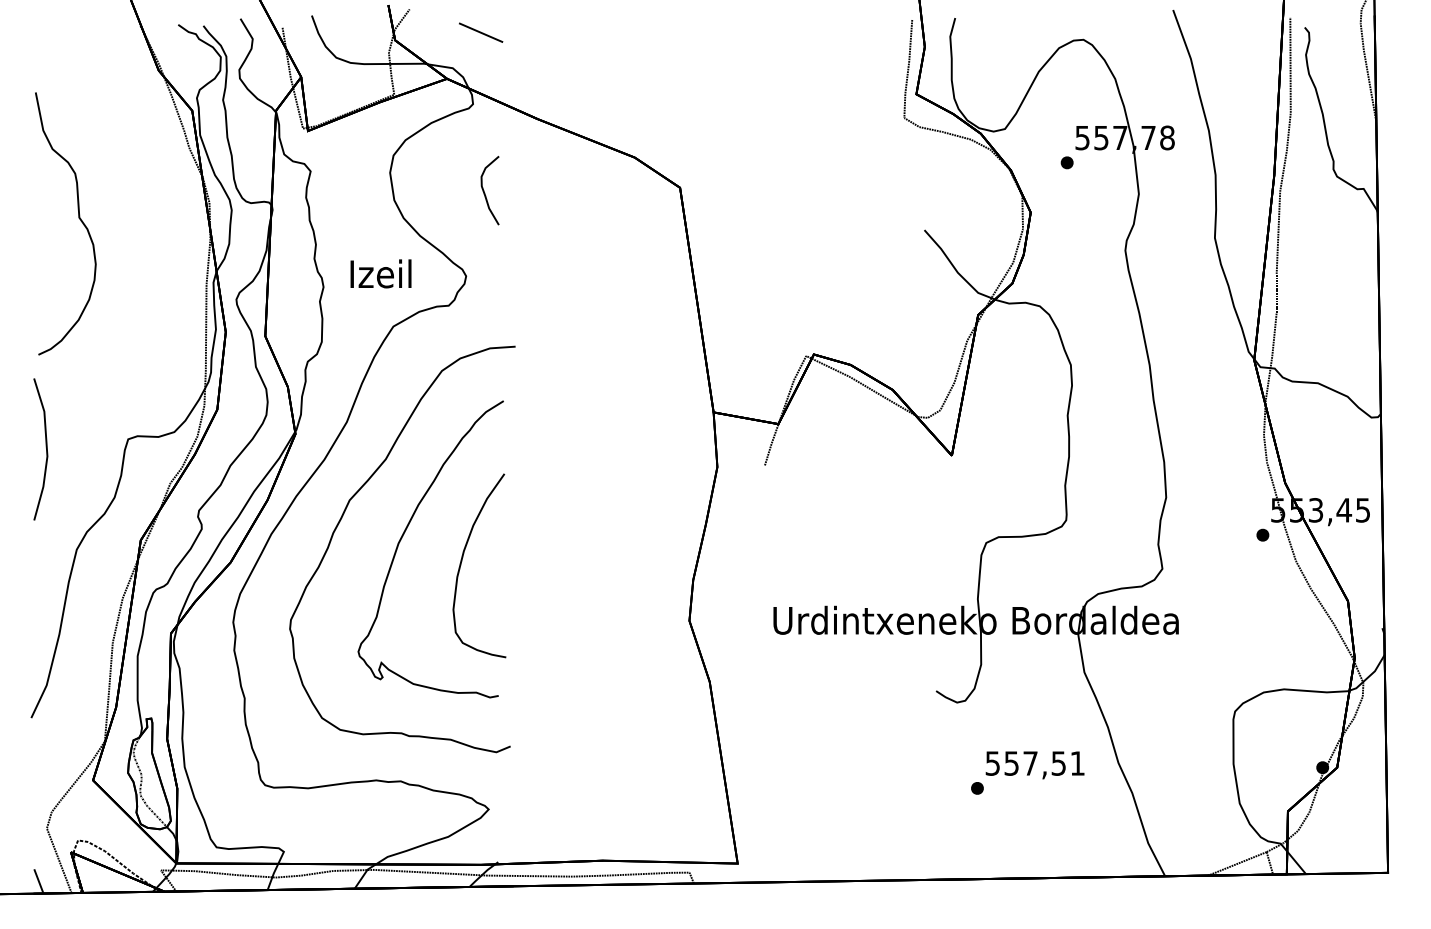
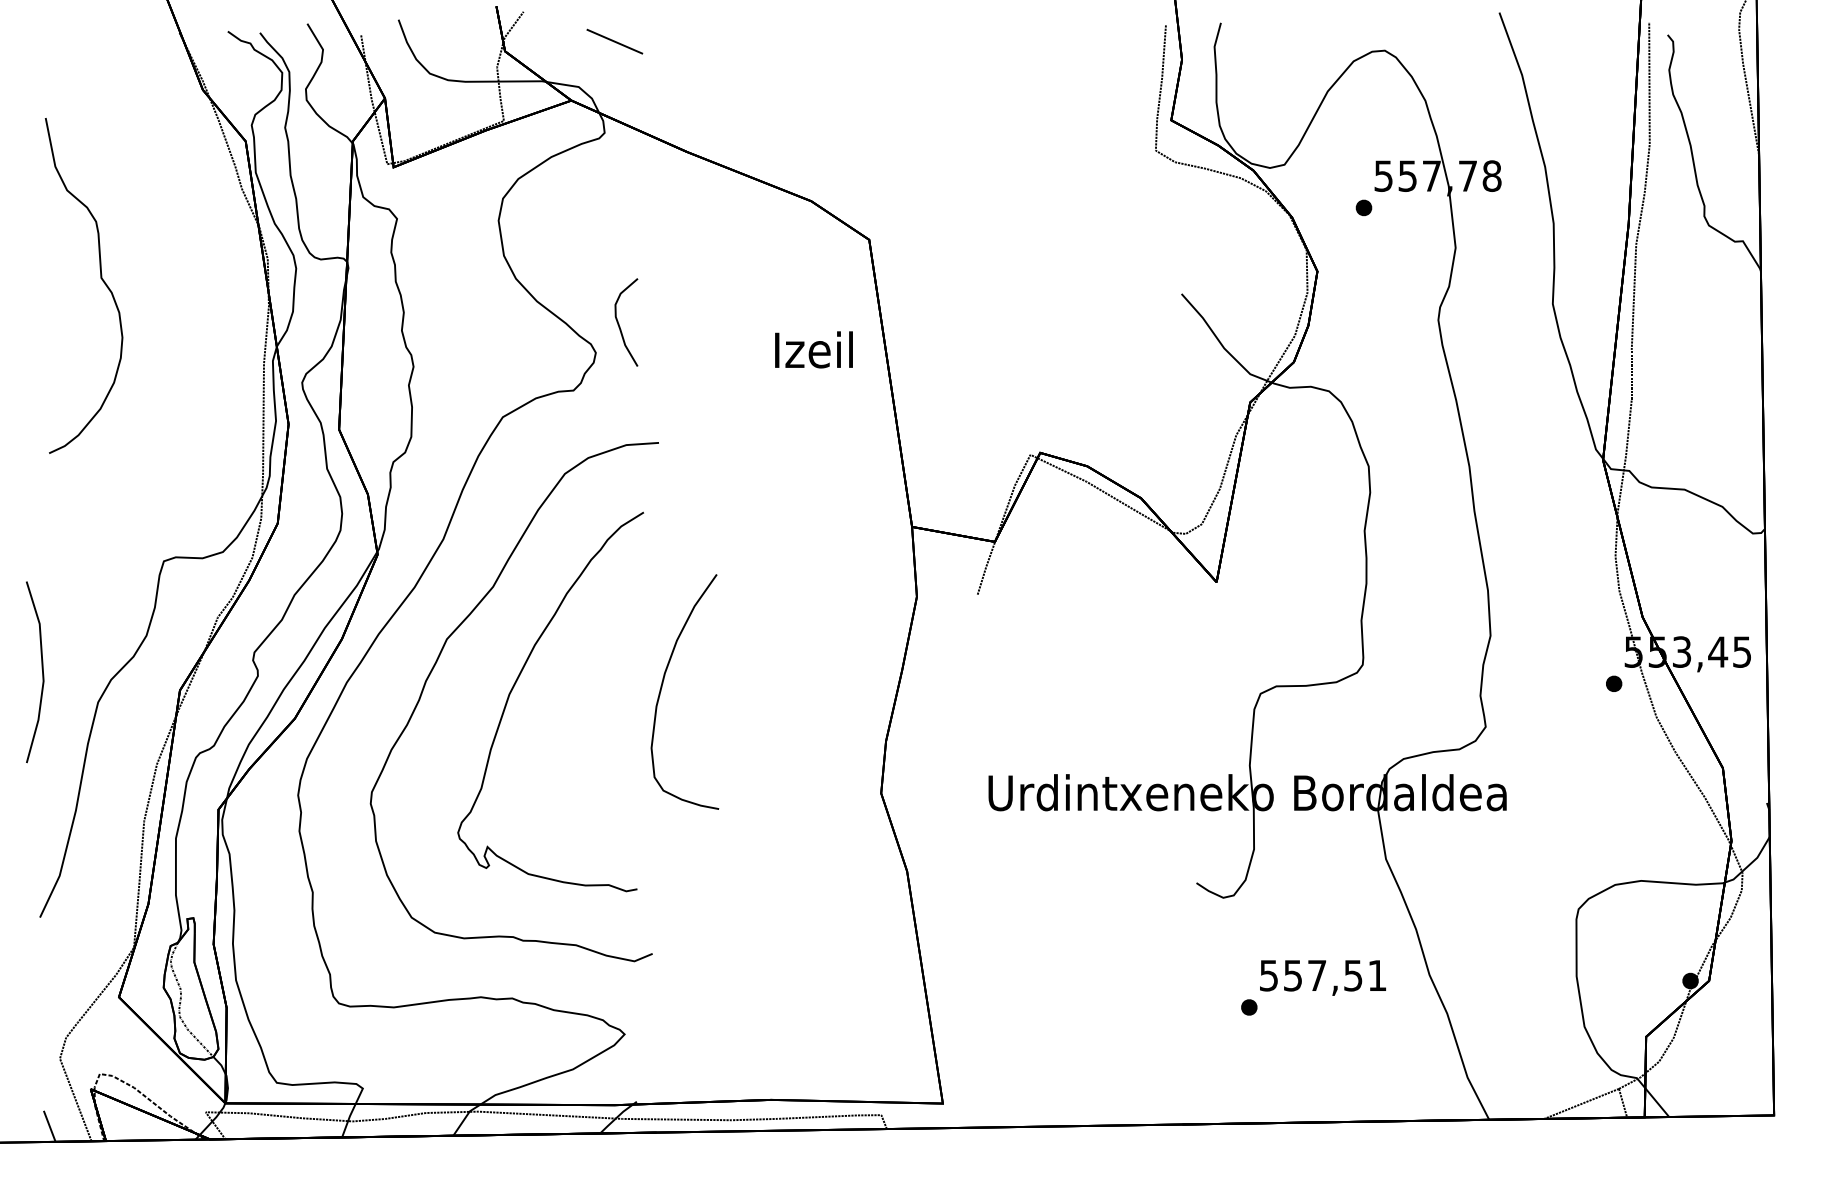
curve: (484, 191) -> (619, 323), moved
text: (380, 273) -> (813, 349), moved
line: (45, 447) -> (41, 669), moved
curve: (462, 562) -> (662, 687), moved

